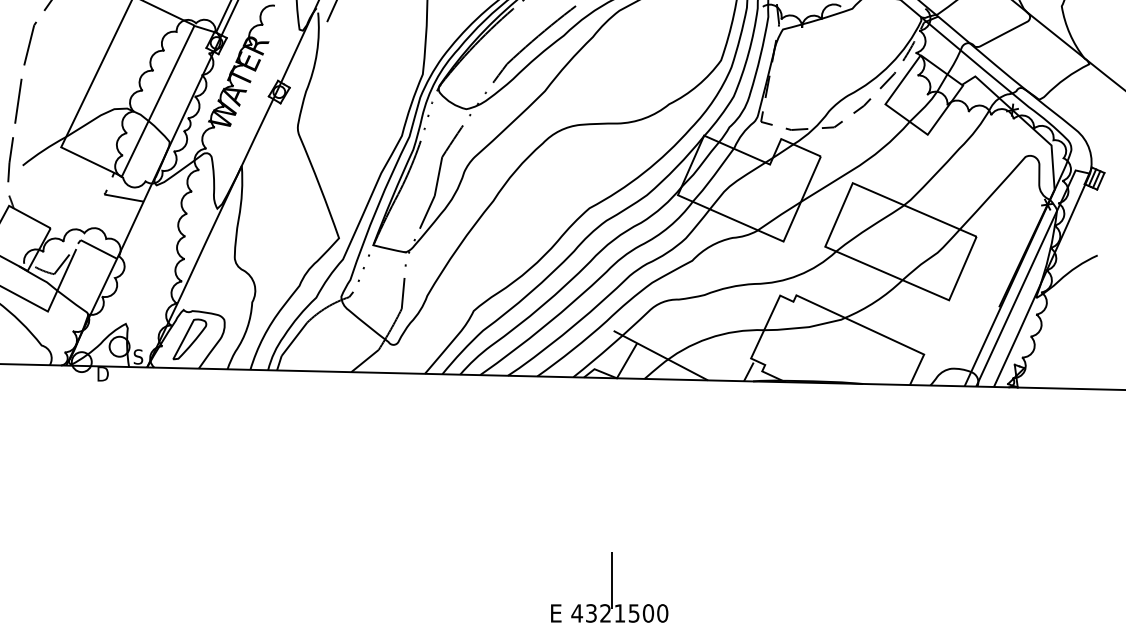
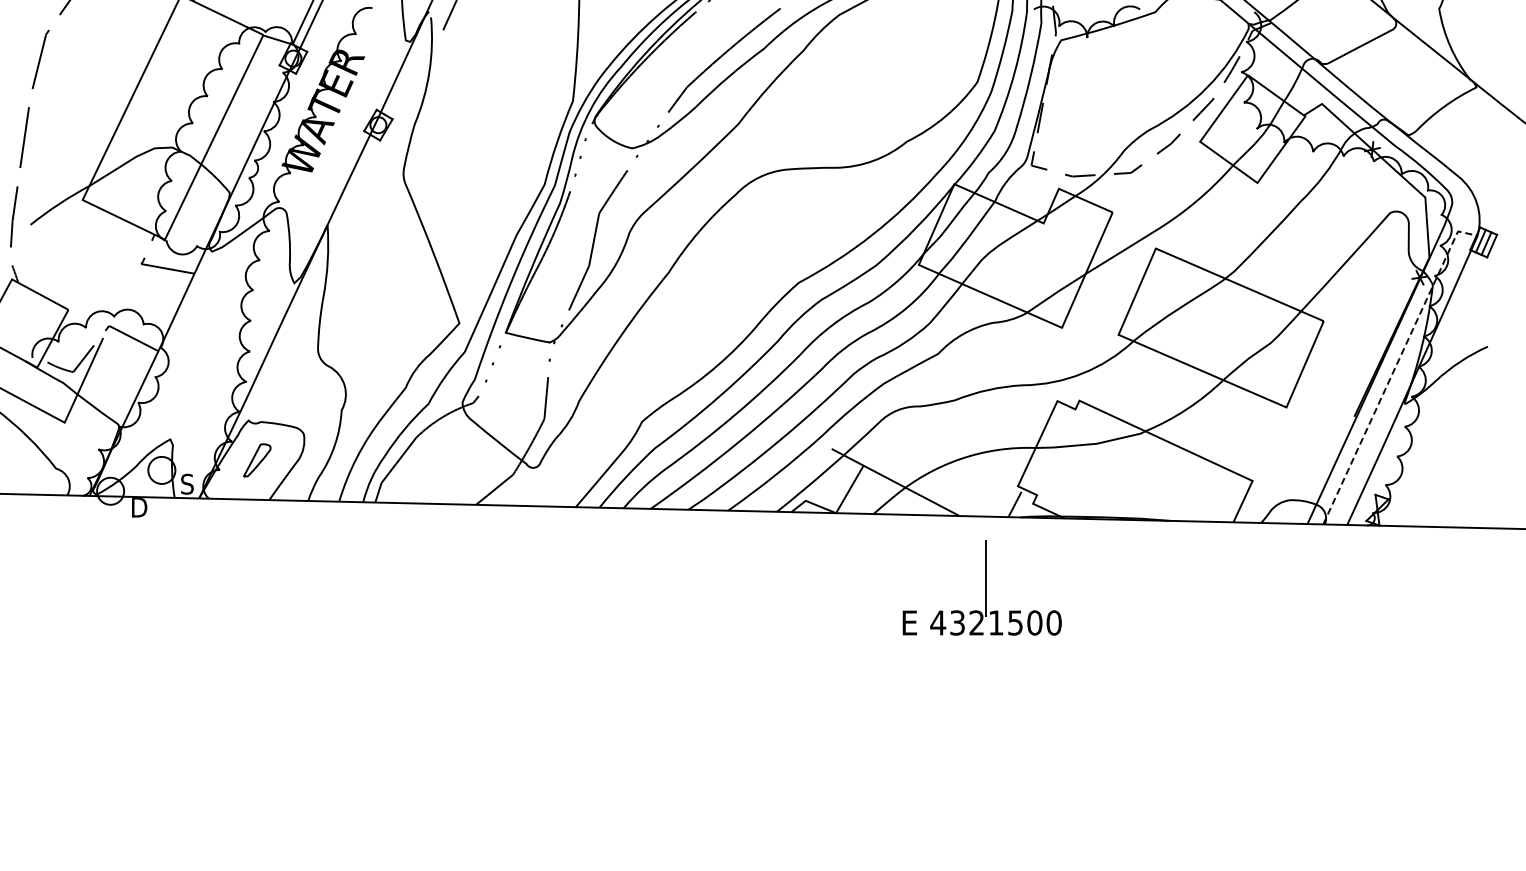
line: (1029, 270) -> (1395, 367), solid -> dashed
part: (190, 339) -> (257, 460), size x0.6
part: (609, 587) -> (981, 587), moved

